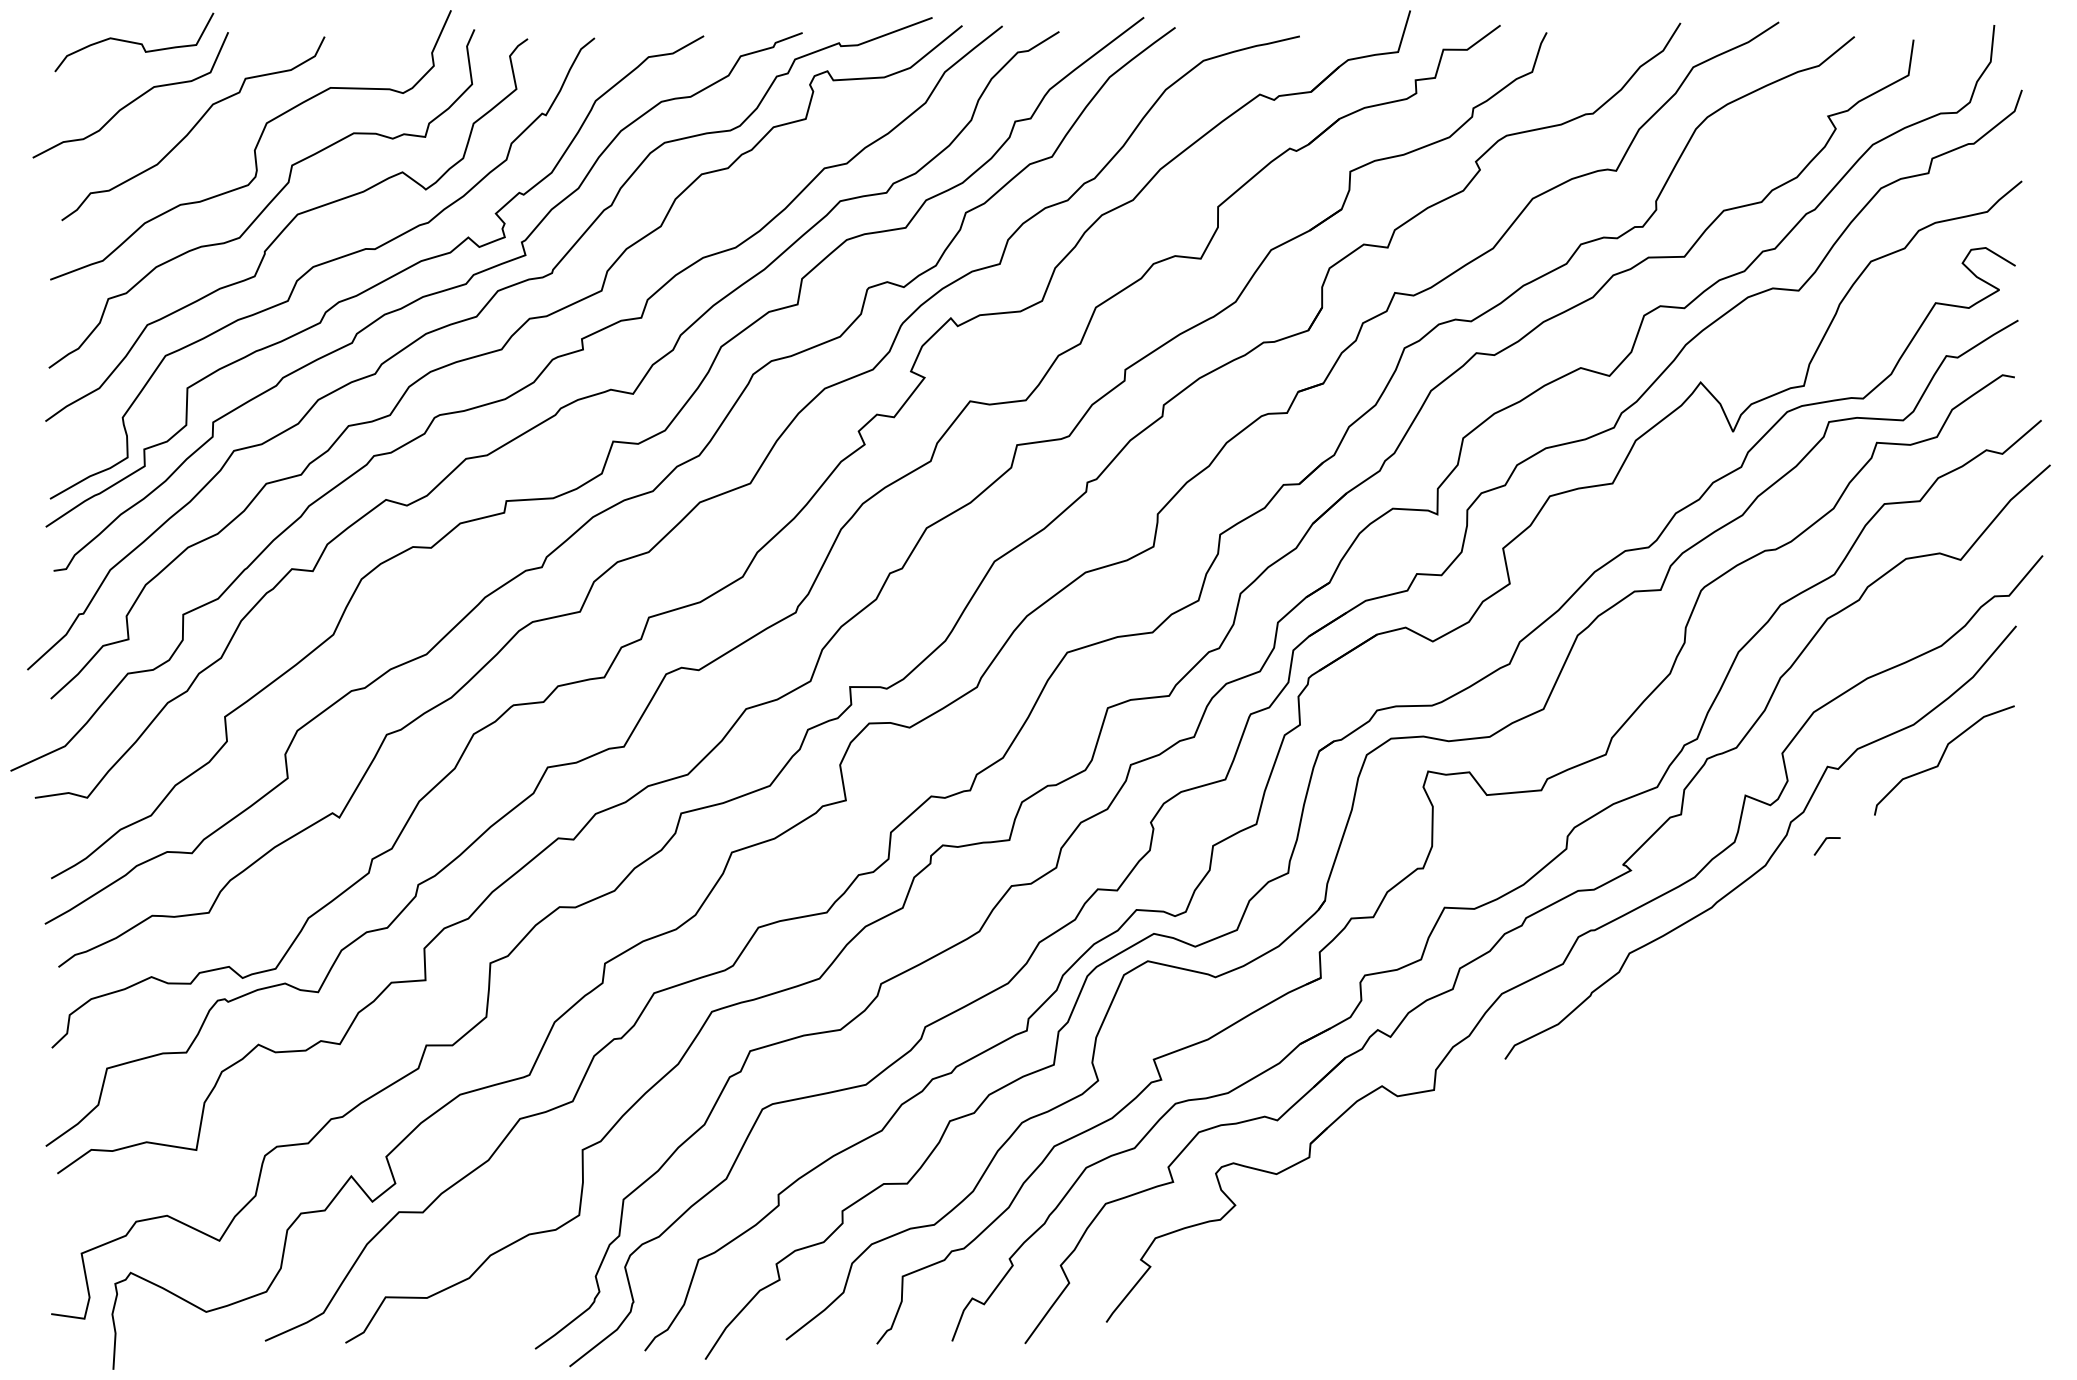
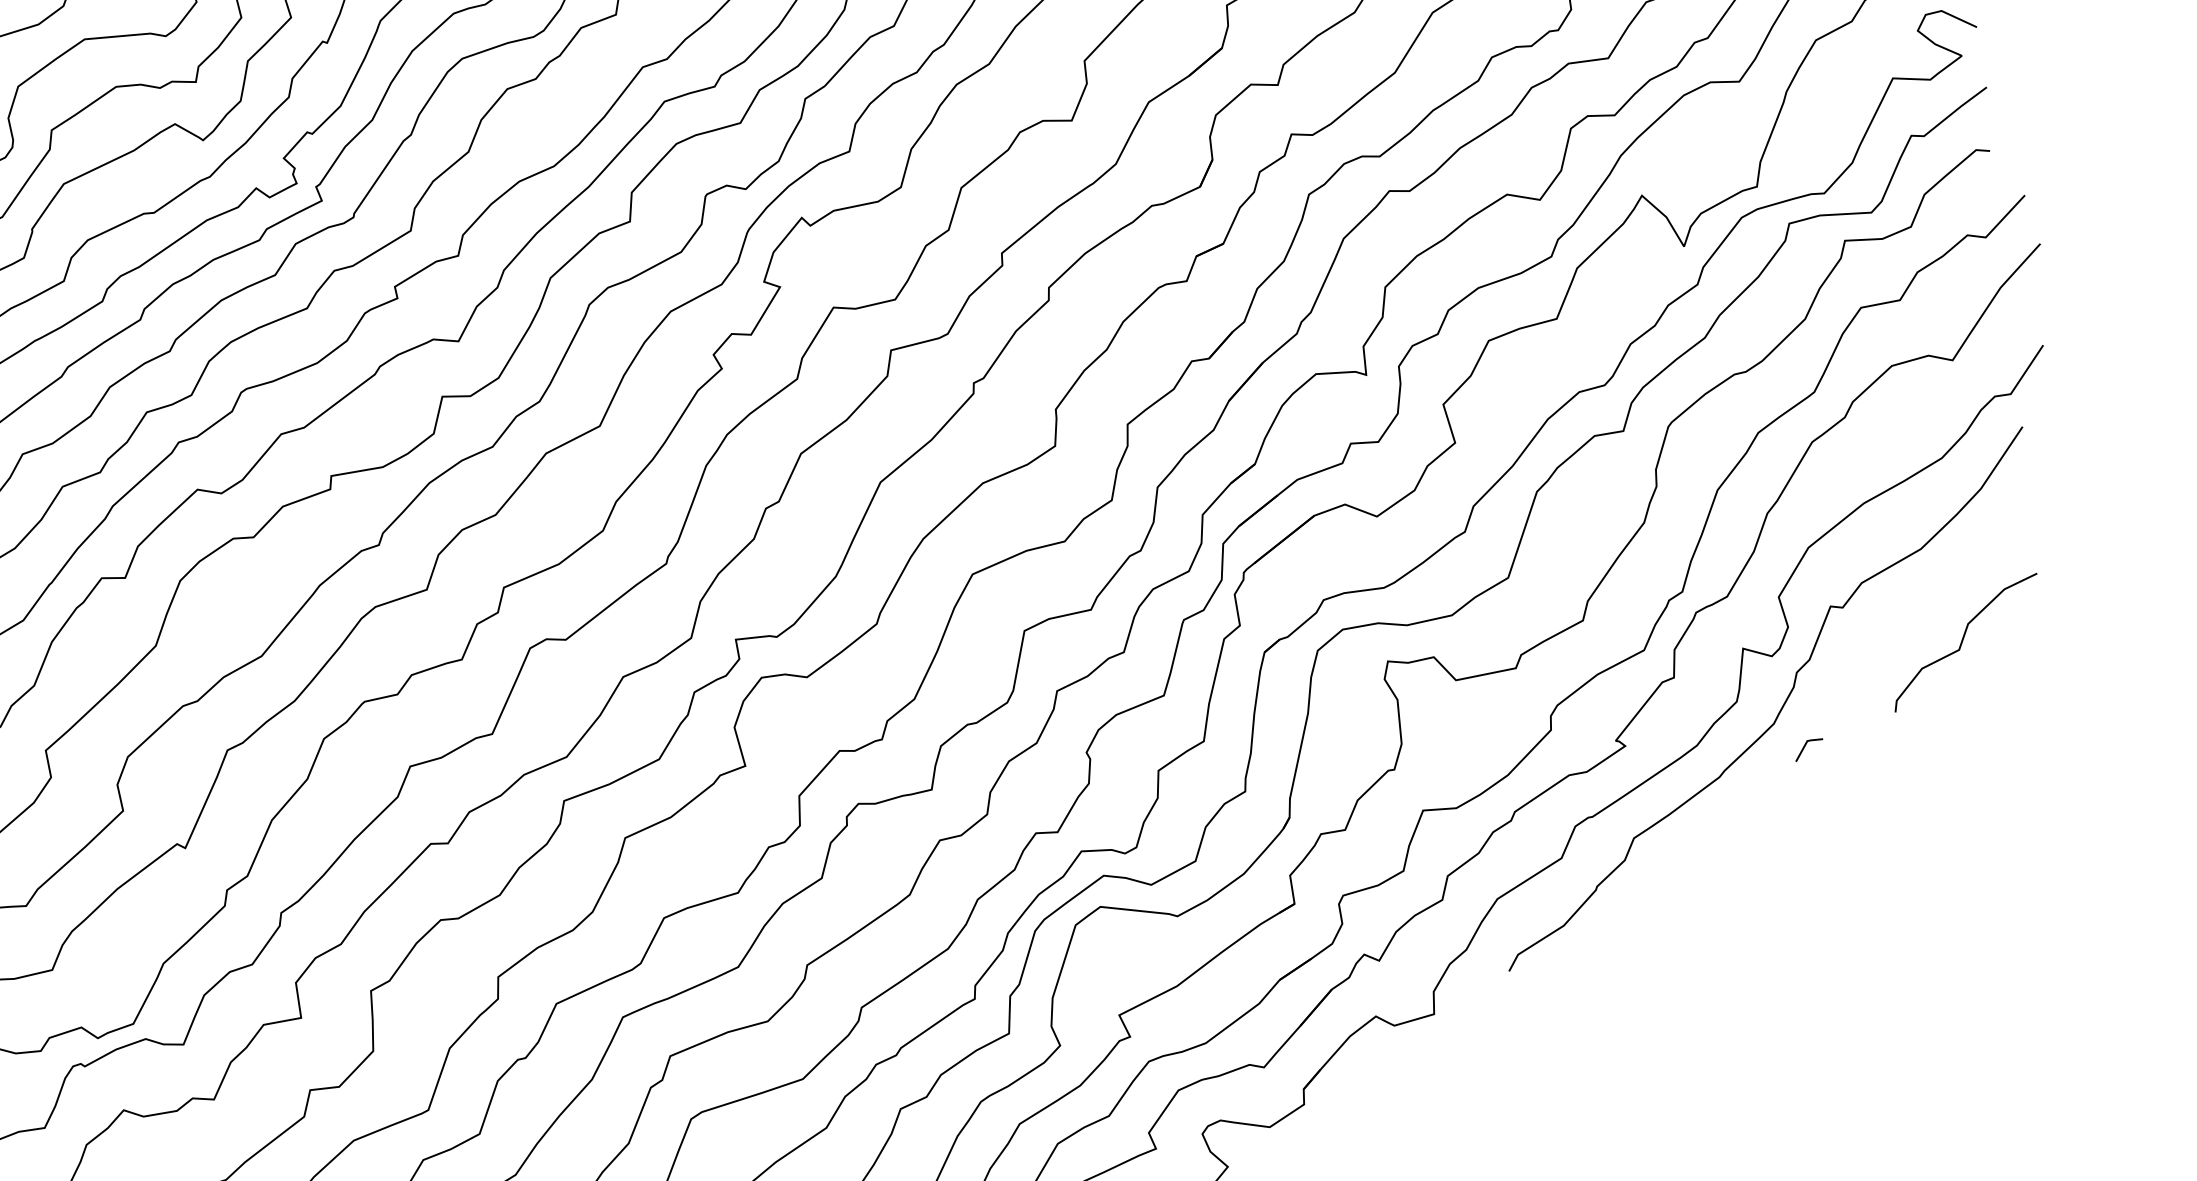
curve: (1942, 758) -> (1963, 640), moved
line: (1823, 844) -> (1804, 748), moved

